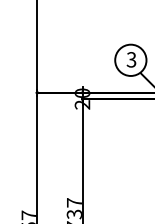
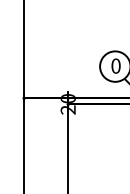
text: (131, 59) -> (115, 65), 3 -> 0

